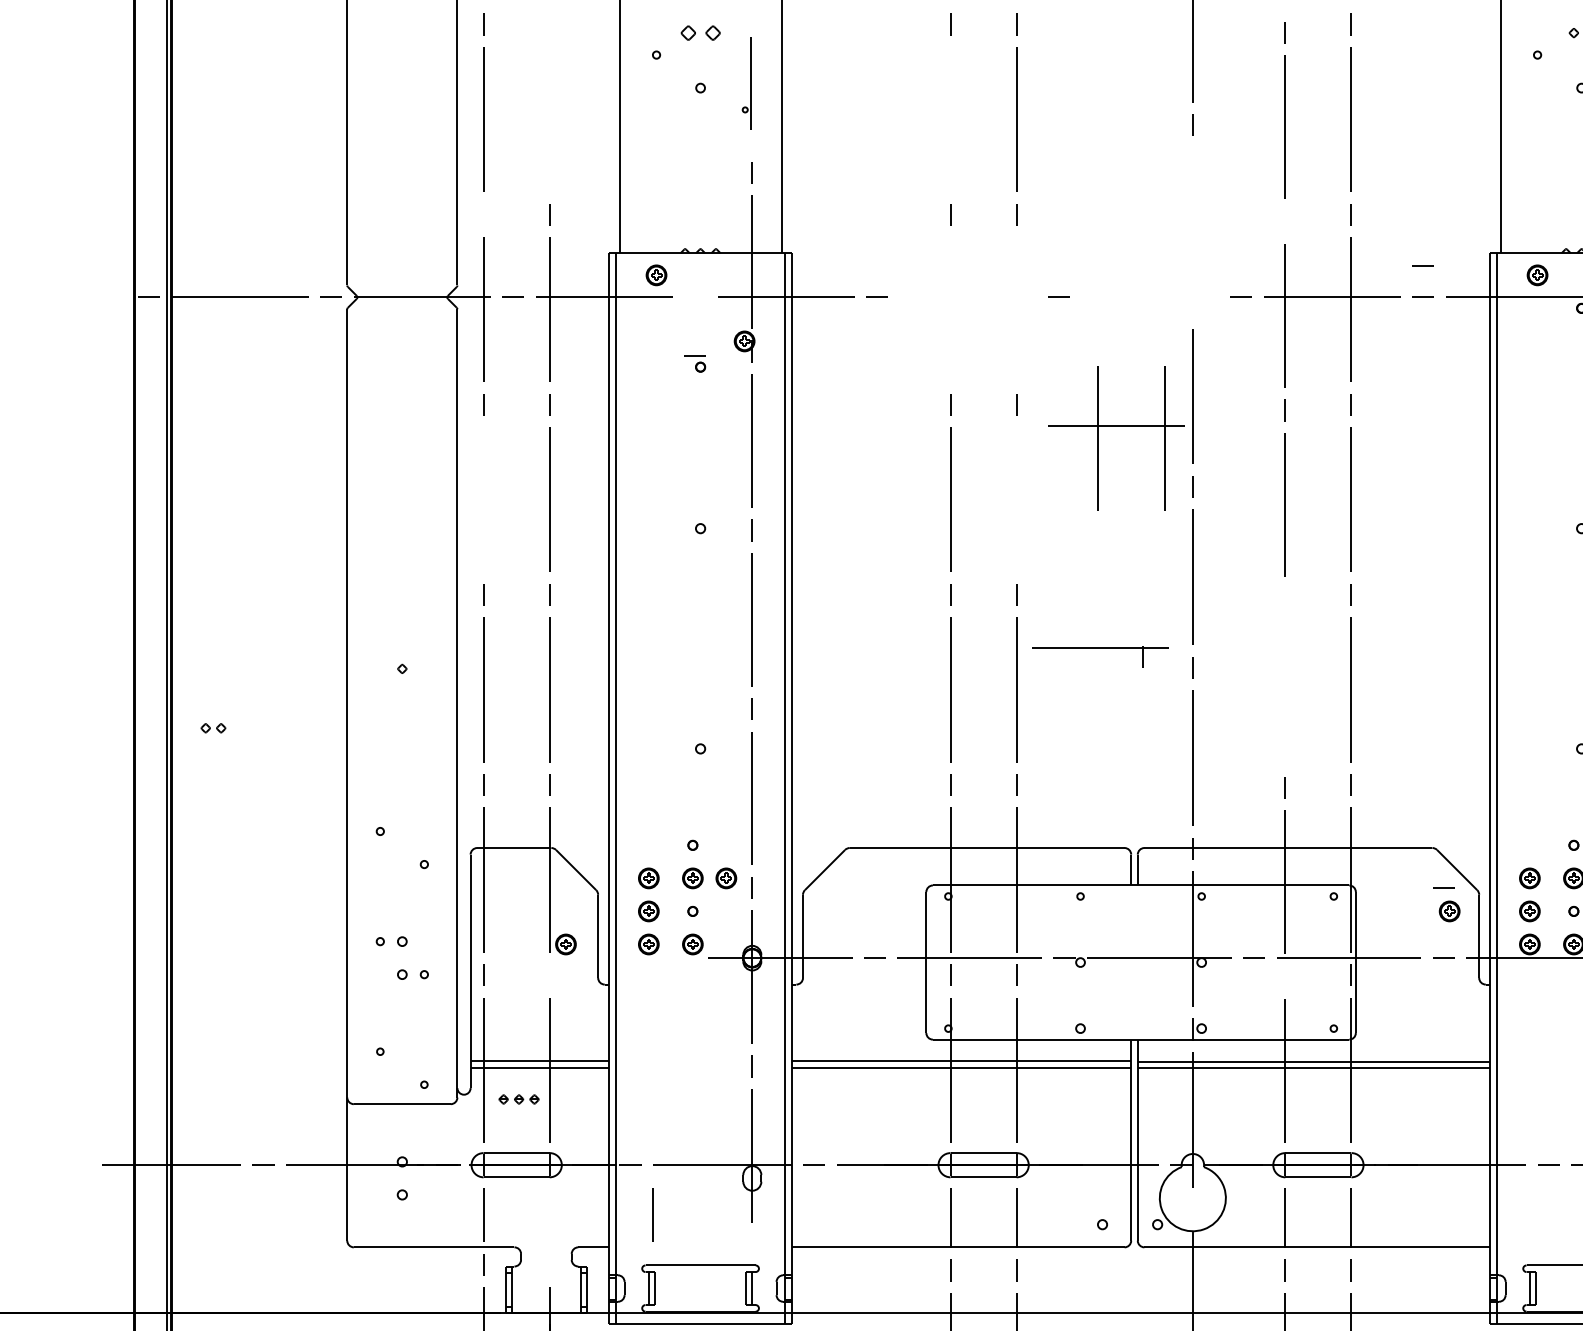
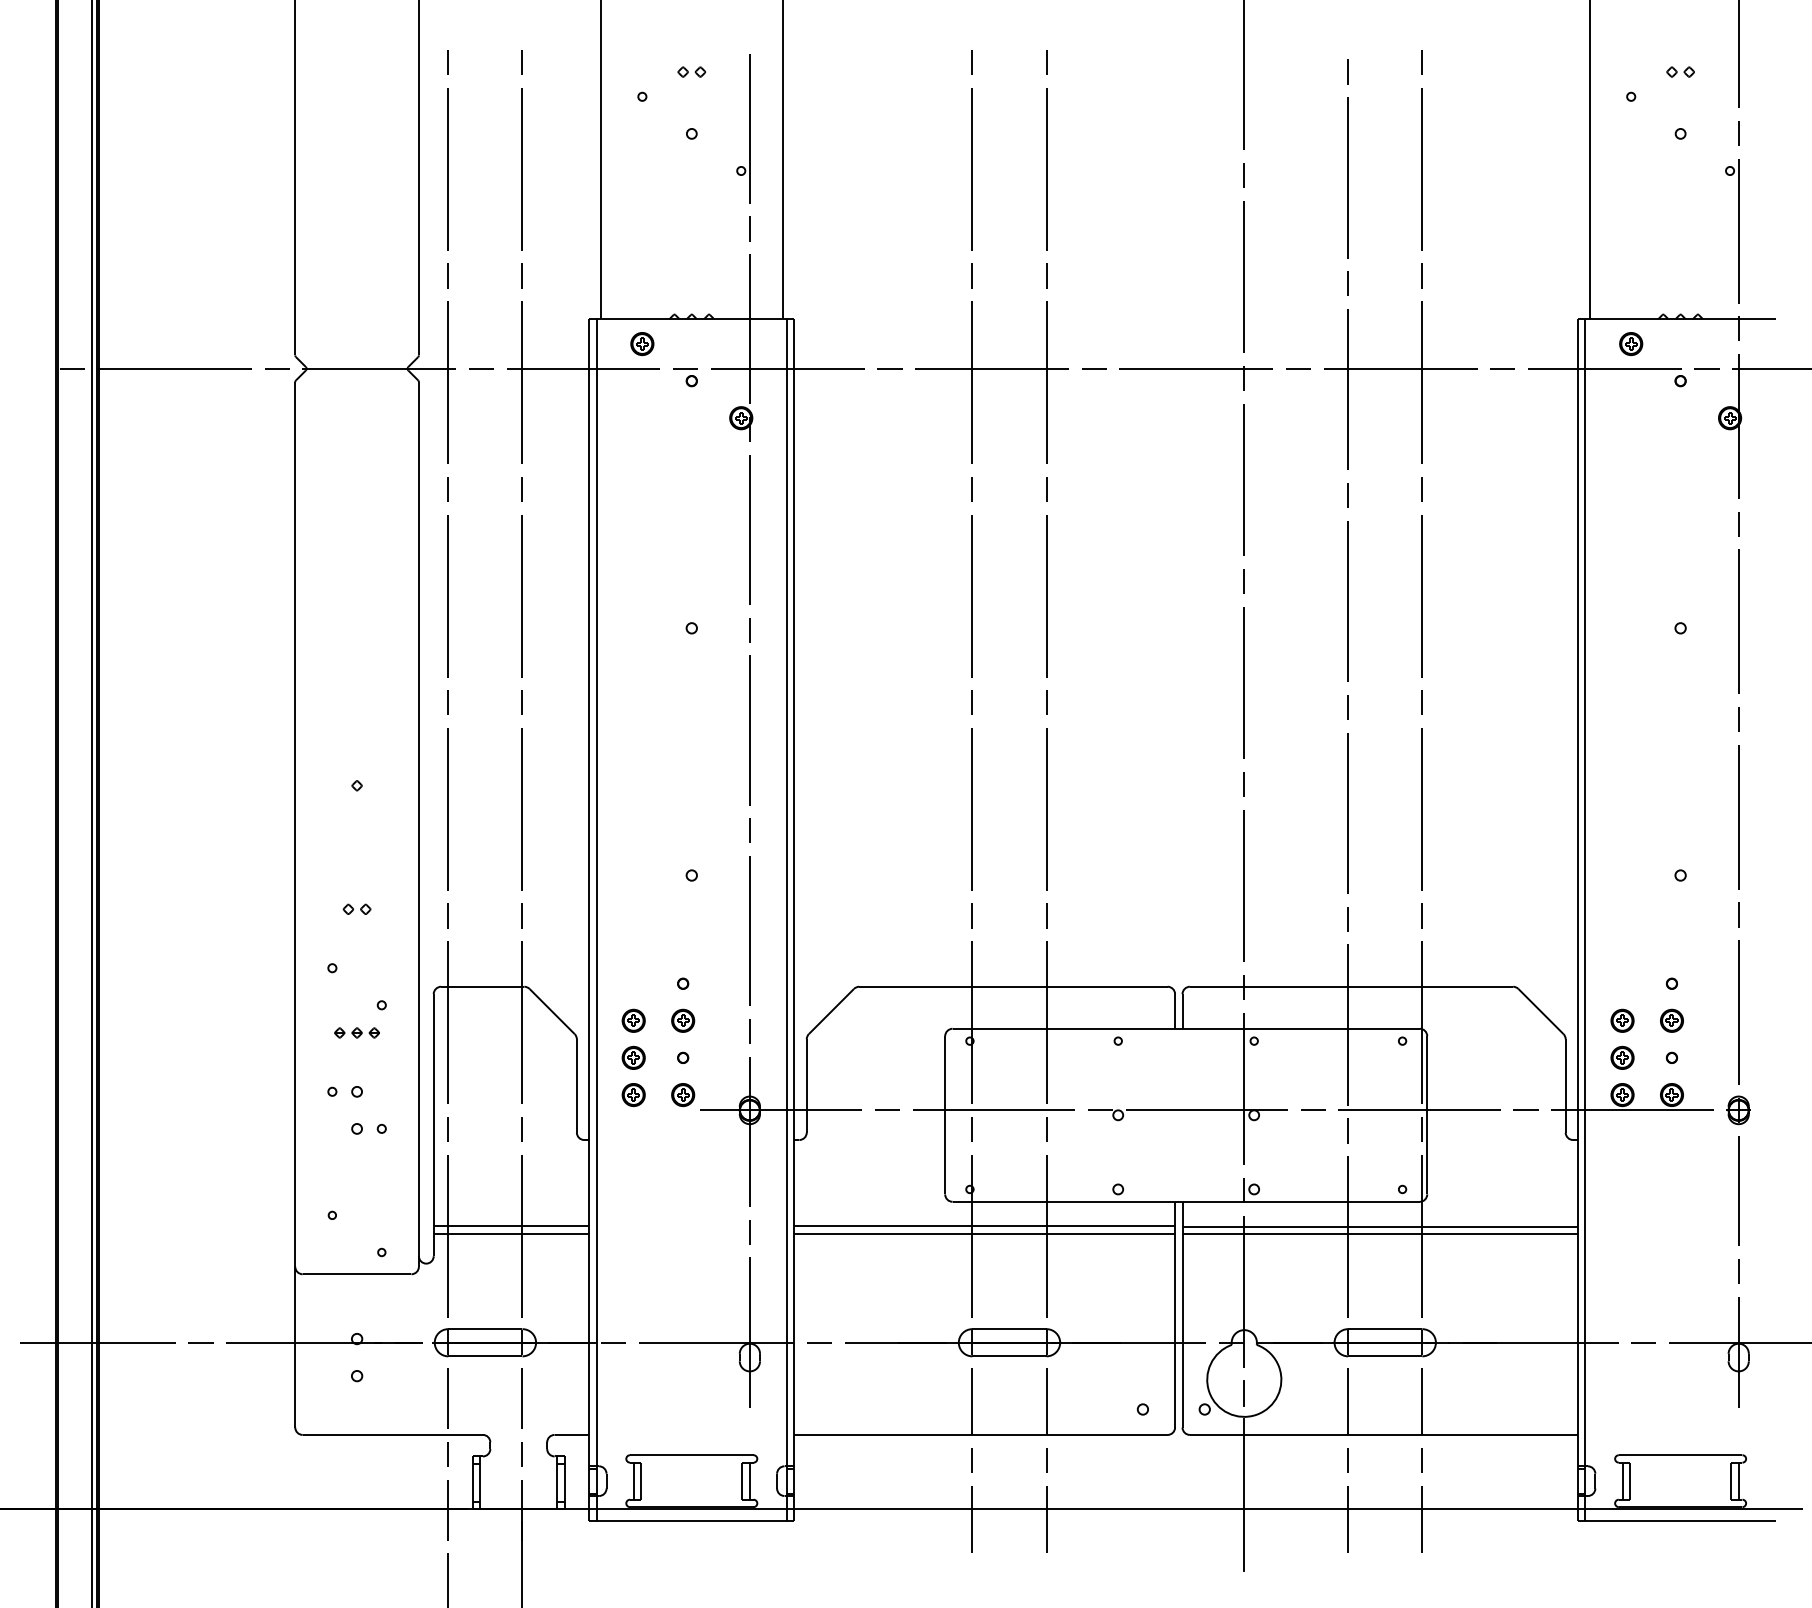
line: (548, 24) -> (521, 62), added
part: (700, 32) -> (691, 71), size x0.62
part: (746, 83) -> (743, 128), size x1.43
line: (548, 119) -> (521, 169), added
line: (949, 119) -> (971, 169), added
line: (482, 214) -> (447, 275), added
line: (1192, 215) -> (1243, 276), added
line: (1284, 221) -> (1347, 283), added
line: (1422, 265) -> (1502, 333), removed
part: (694, 363) -> (685, 377), moved
part: (1115, 426) -> (991, 369), moved
line: (482, 500) -> (447, 596), added
line: (1016, 500) -> (1046, 596), added
line: (1284, 599) -> (1347, 707), added
part: (1099, 649) -> (1195, 369), moved
line: (1284, 693) -> (1347, 813), added
part: (212, 727) -> (356, 908), moved
part: (726, 878) -> (720, 1020), removed
line: (1443, 886) -> (1525, 1030), removed
part: (1449, 911) -> (1532, 1057), removed
part: (565, 944) -> (540, 1094), removed
line: (548, 975) -> (521, 1129), added
line: (1284, 976) -> (1347, 1130), added
part: (518, 1099) -> (356, 1032), moved
line: (1193, 1210) -> (1244, 1393), added
line: (652, 1214) -> (521, 1398), moved
line: (548, 1264) -> (521, 1454), added

